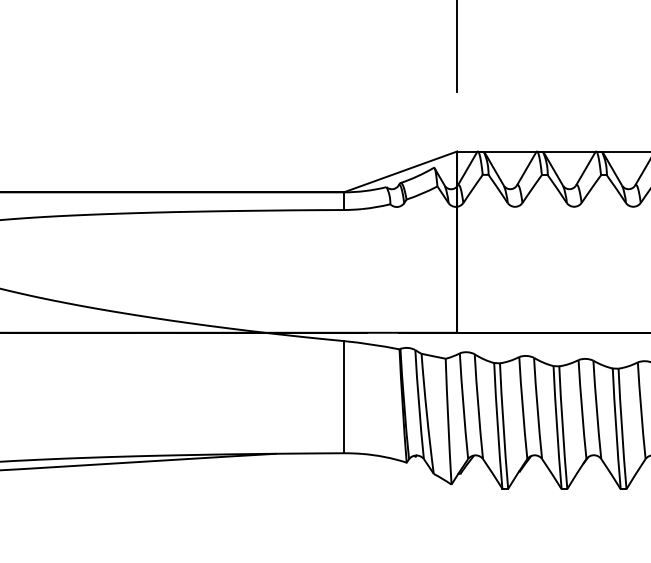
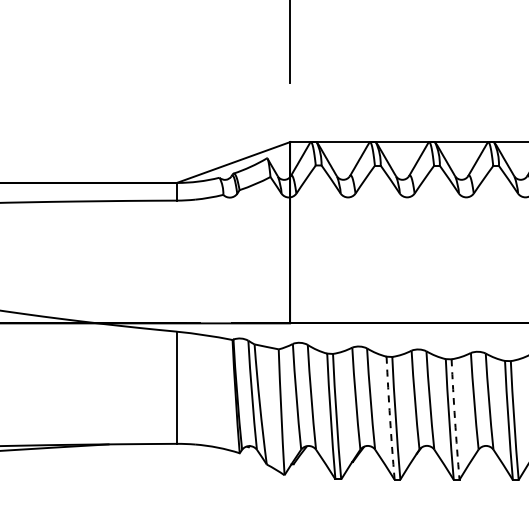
arc: (557, 427) -> (390, 418), solid -> dashed
arc: (621, 429) -> (454, 420), solid -> dashed

